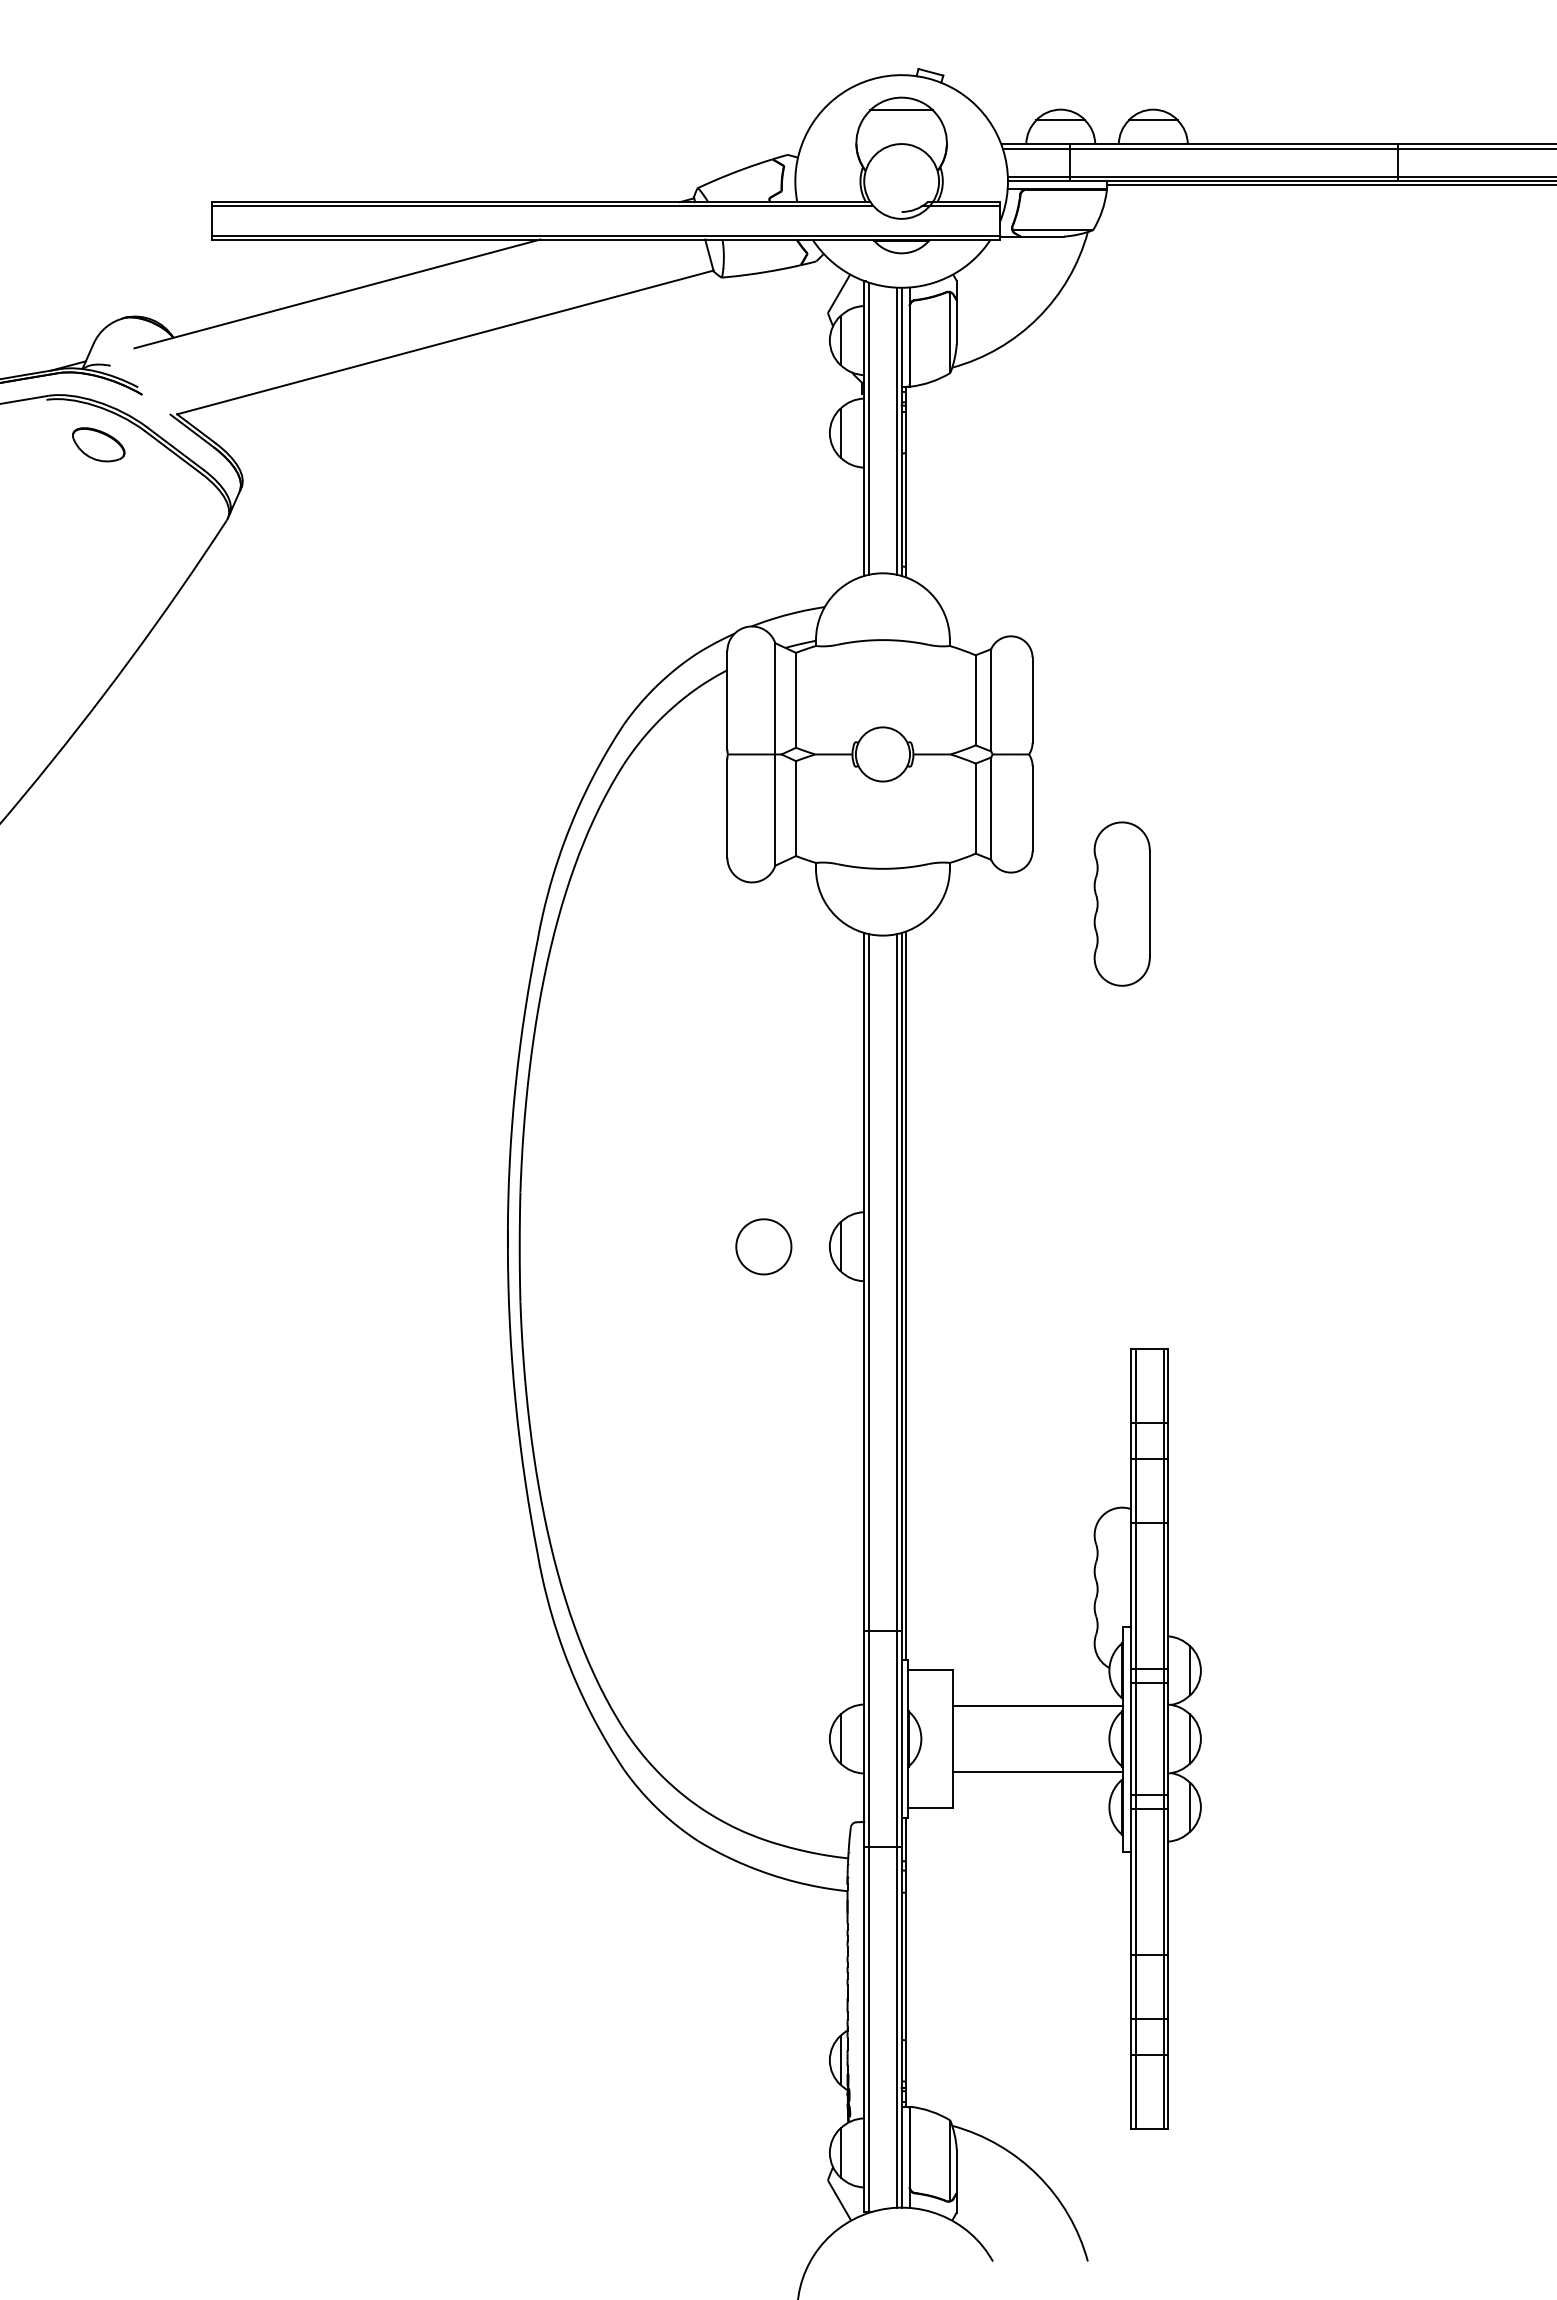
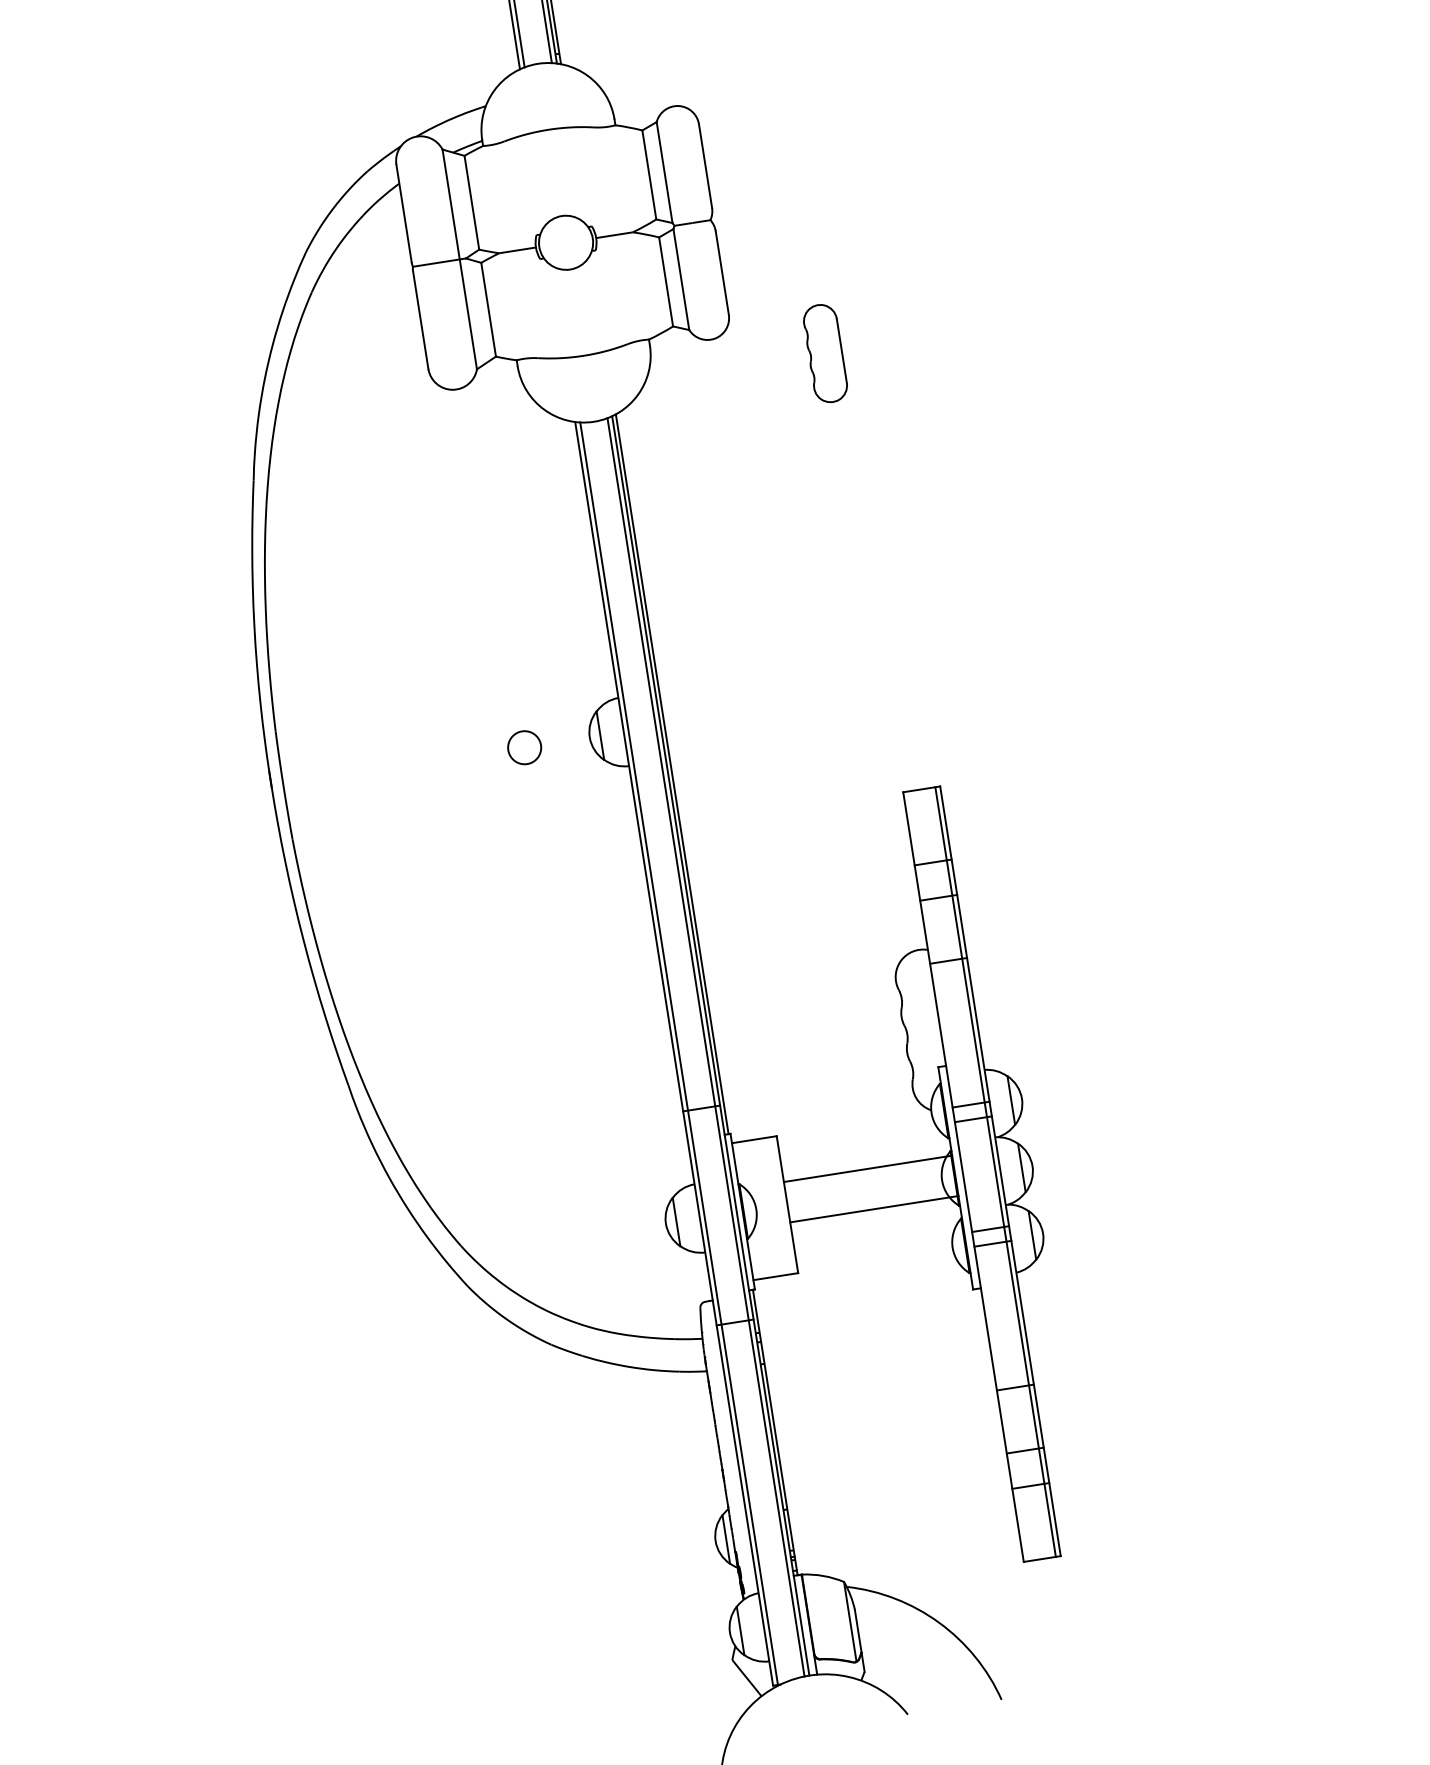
part: (1121, 903) -> (824, 353), size x0.6
part: (763, 1246) -> (524, 747), size x0.6
line: (1037, 1705) -> (873, 1208), moved
line: (1135, 1738) -> (967, 1175), removed
line: (1037, 1772) -> (867, 1169), moved

